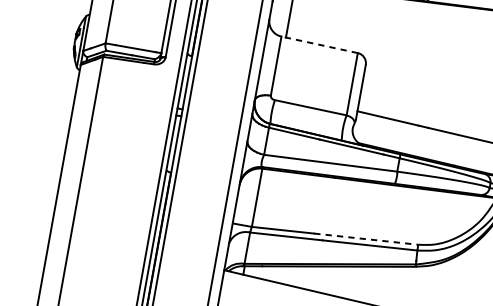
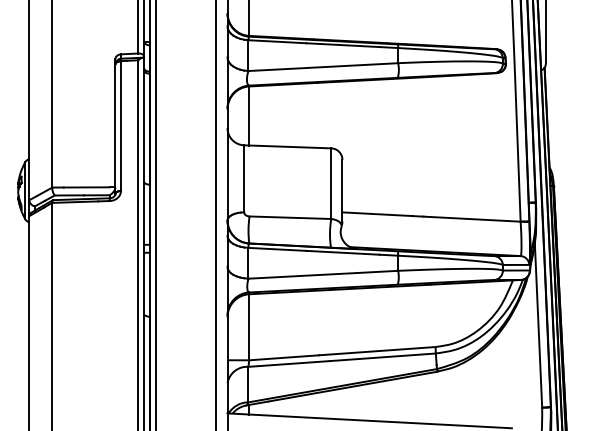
line: (319, 44) -> (287, 146), dashed -> solid
line: (366, 239) -> (377, 351), dashed -> solid

